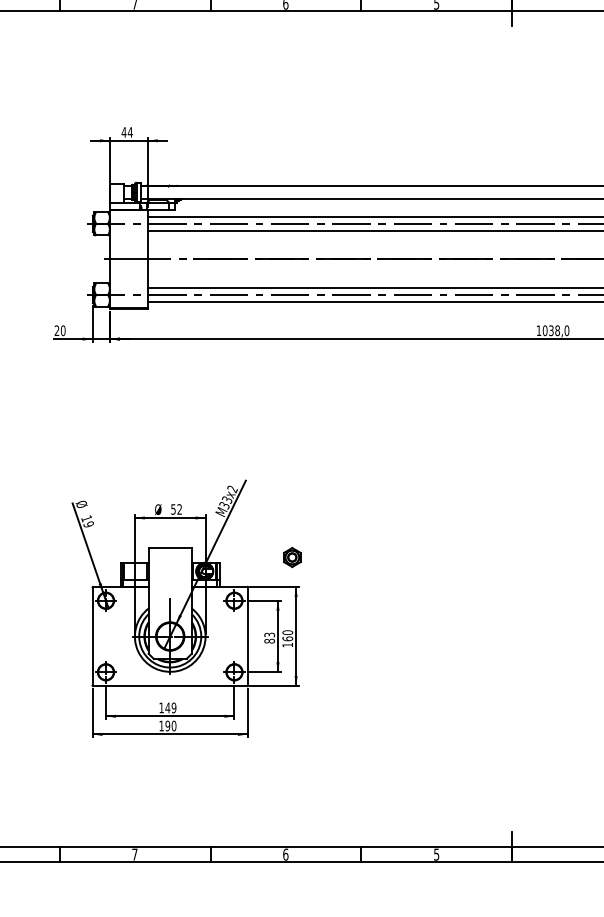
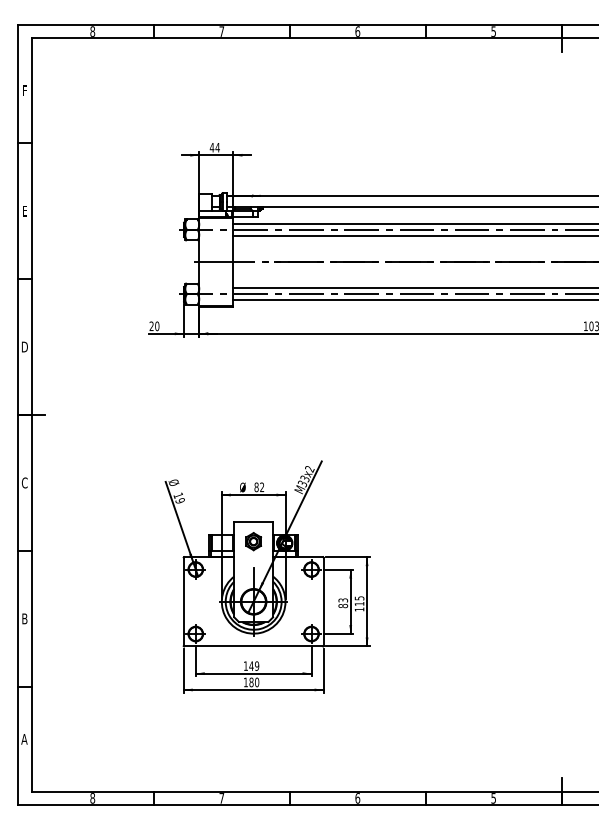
text: (173, 509) -> (256, 487), 52 -> 82
part: (292, 557) -> (253, 541), moved
text: (287, 636) -> (359, 601), 160 -> 115
text: (167, 726) -> (251, 682), 190 -> 180

